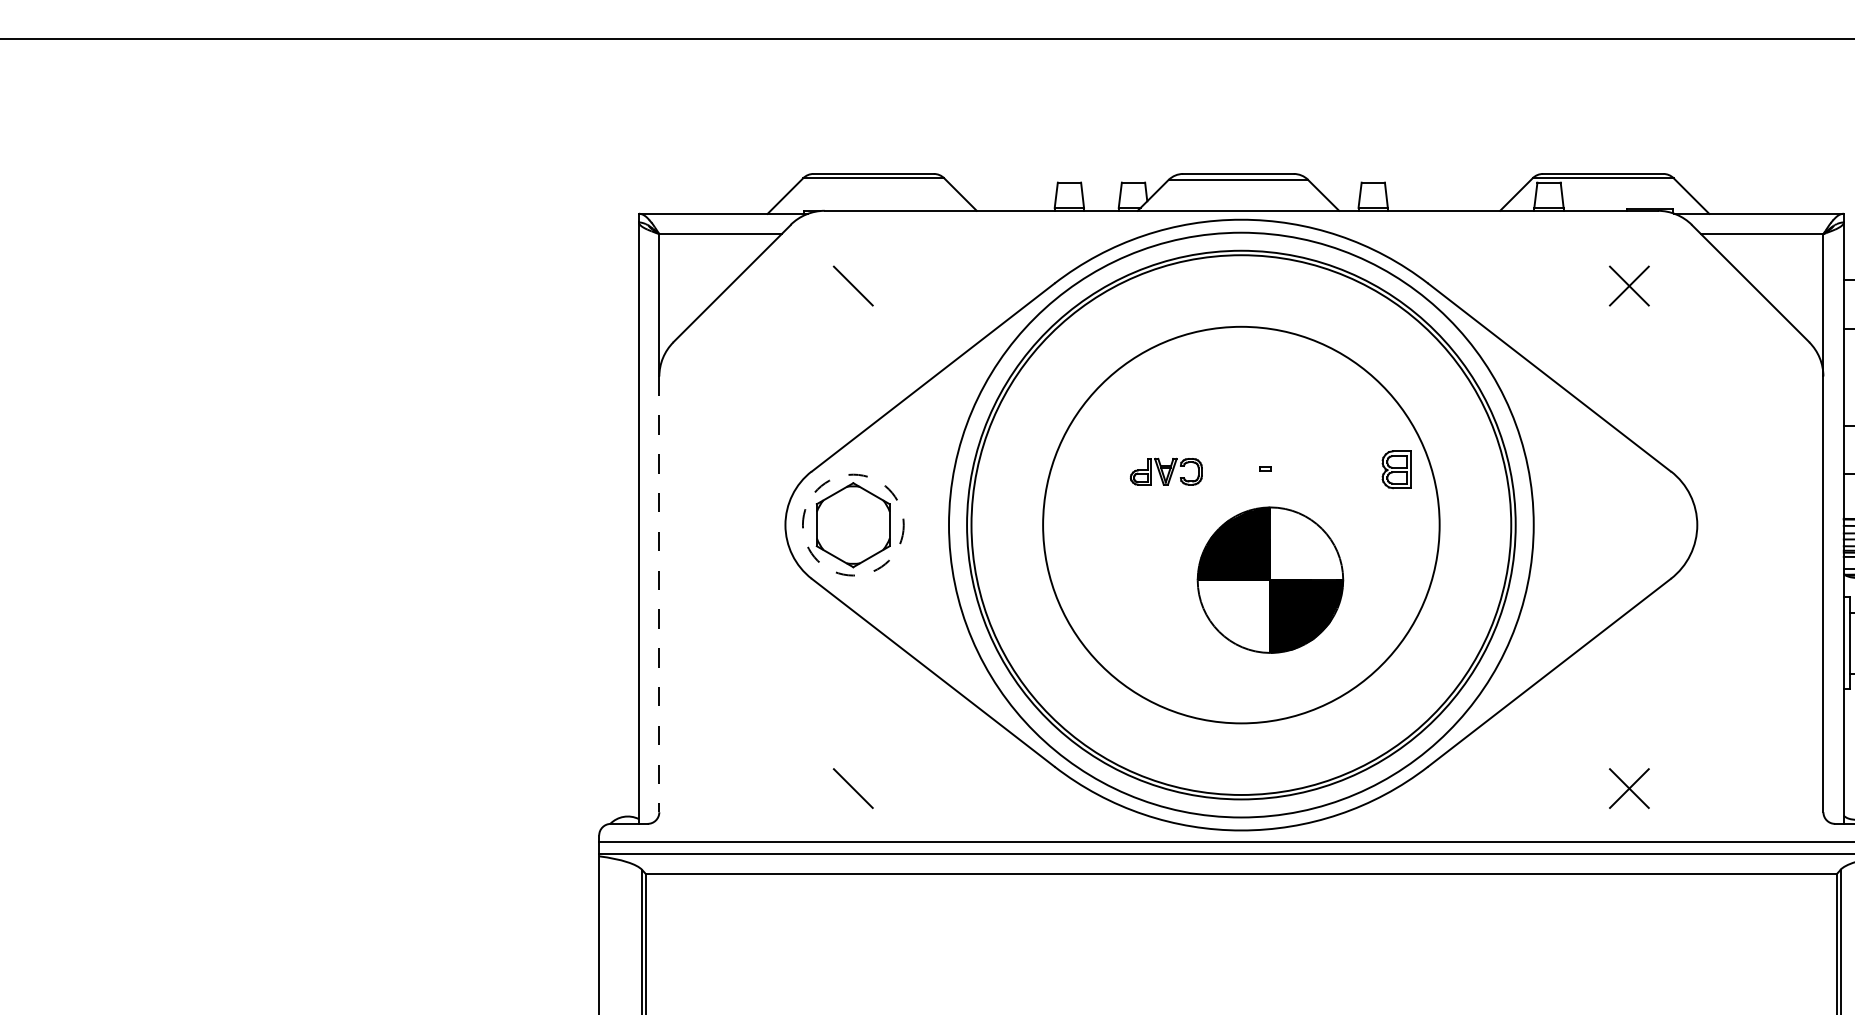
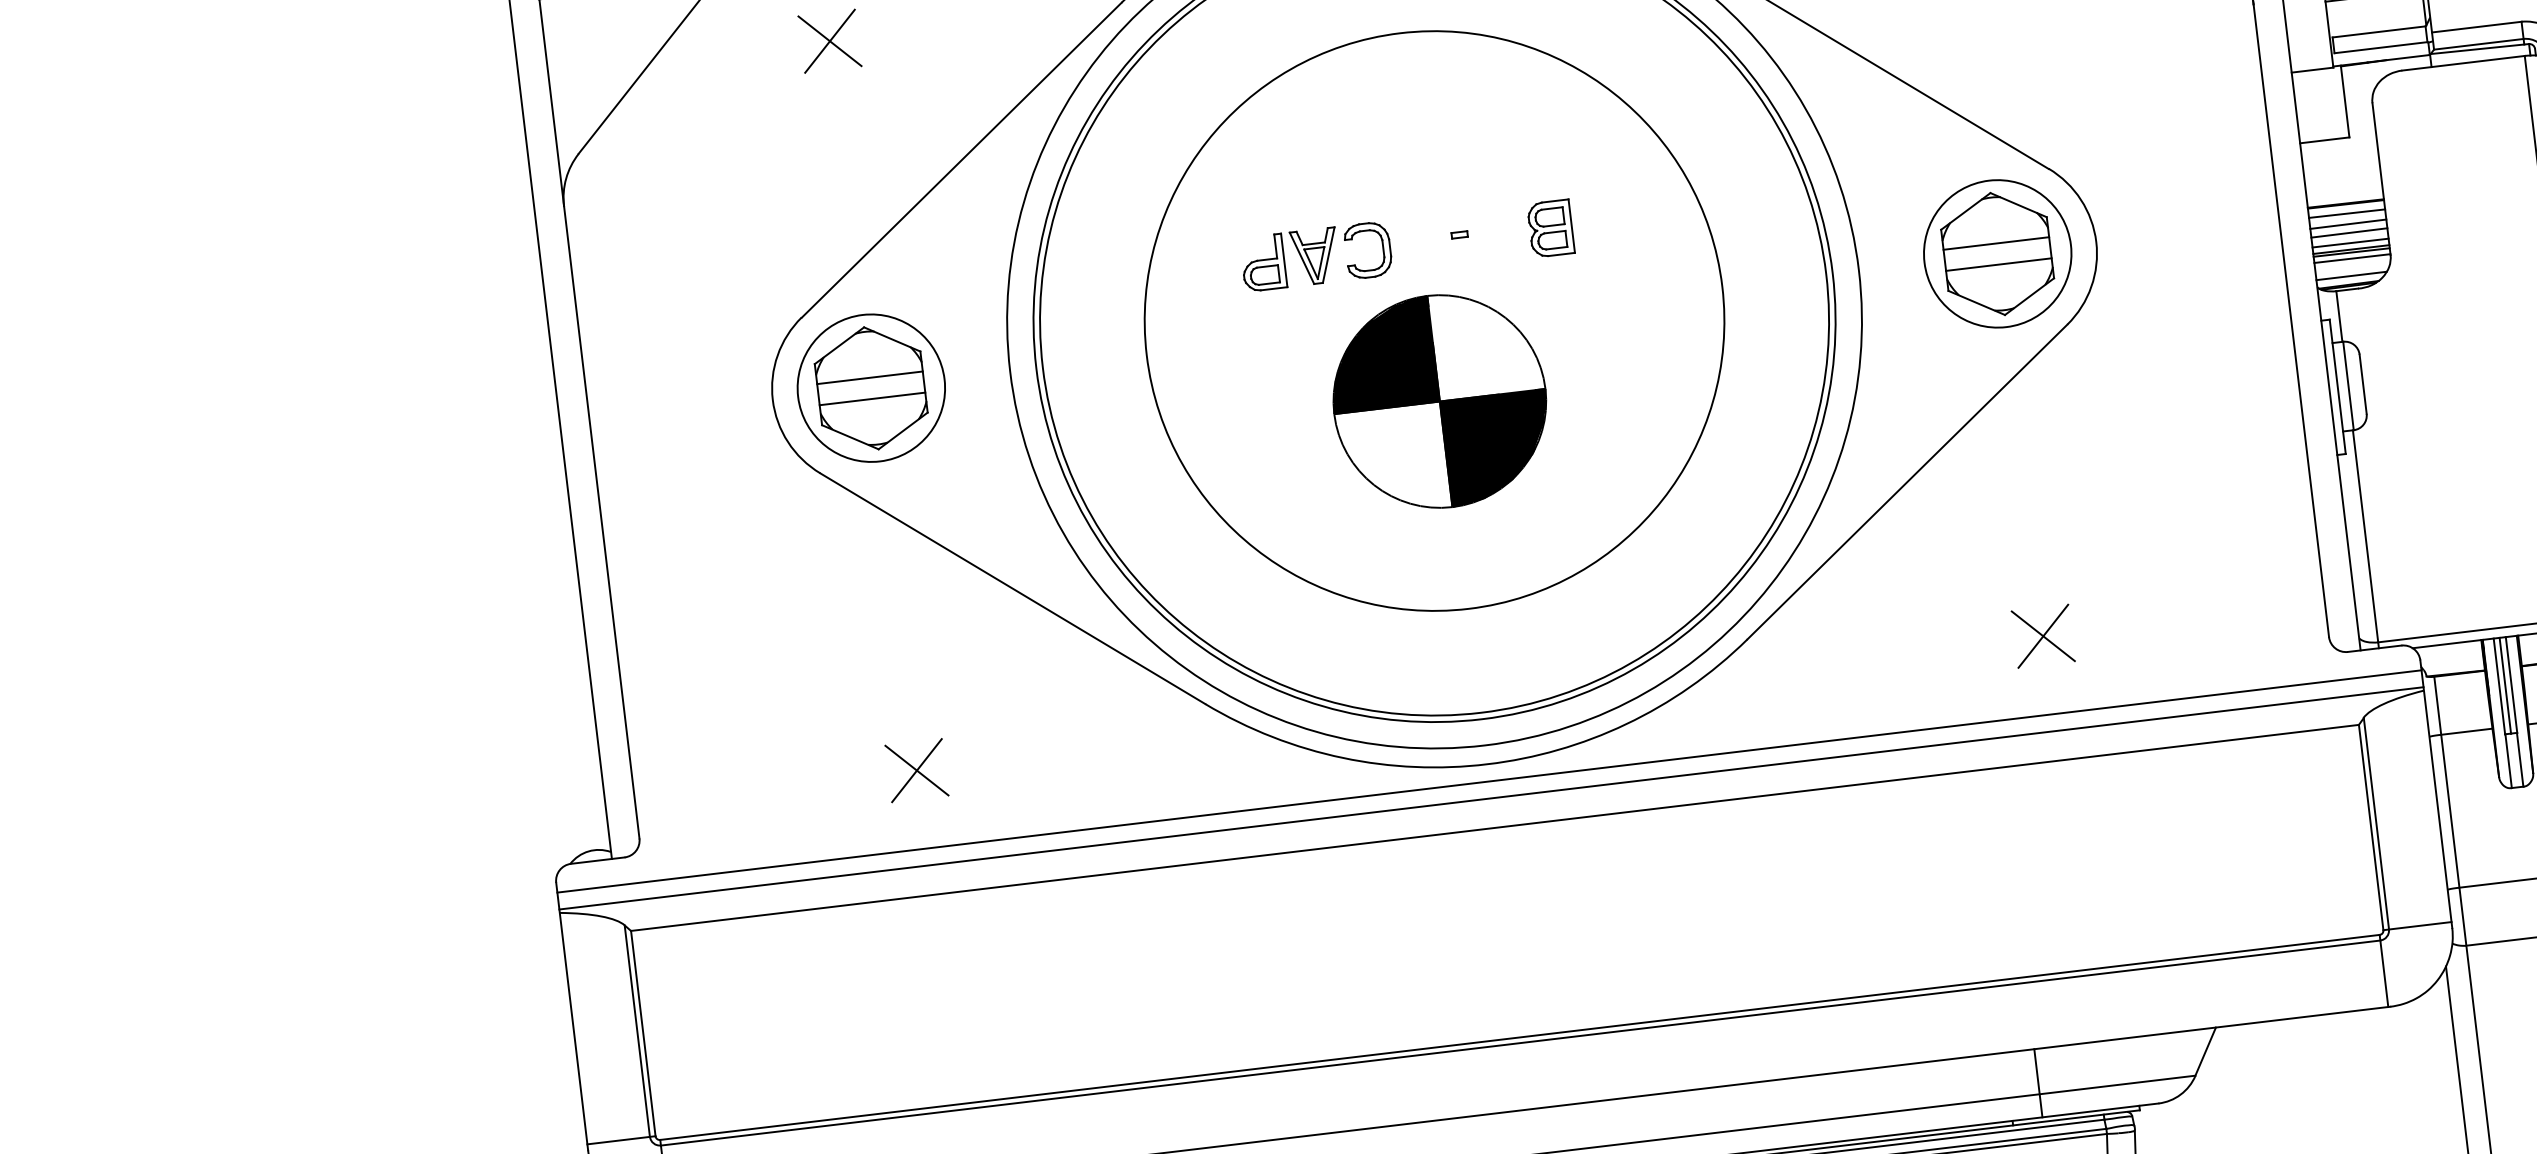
line: (852, 285) -> (828, 40), added
part: (1396, 469) -> (1550, 228), moved
part: (1166, 471) -> (1316, 256), size x1.43
line: (852, 517) -> (868, 377), added
circle: (852, 524) -> (870, 387), dashed -> solid
part: (1629, 524) -> (1997, 252), added
line: (852, 532) -> (871, 399), added
part: (1270, 579) -> (1439, 400), moved
line: (659, 594) -> (602, 522), dashed -> solid
line: (852, 788) -> (915, 770), added

